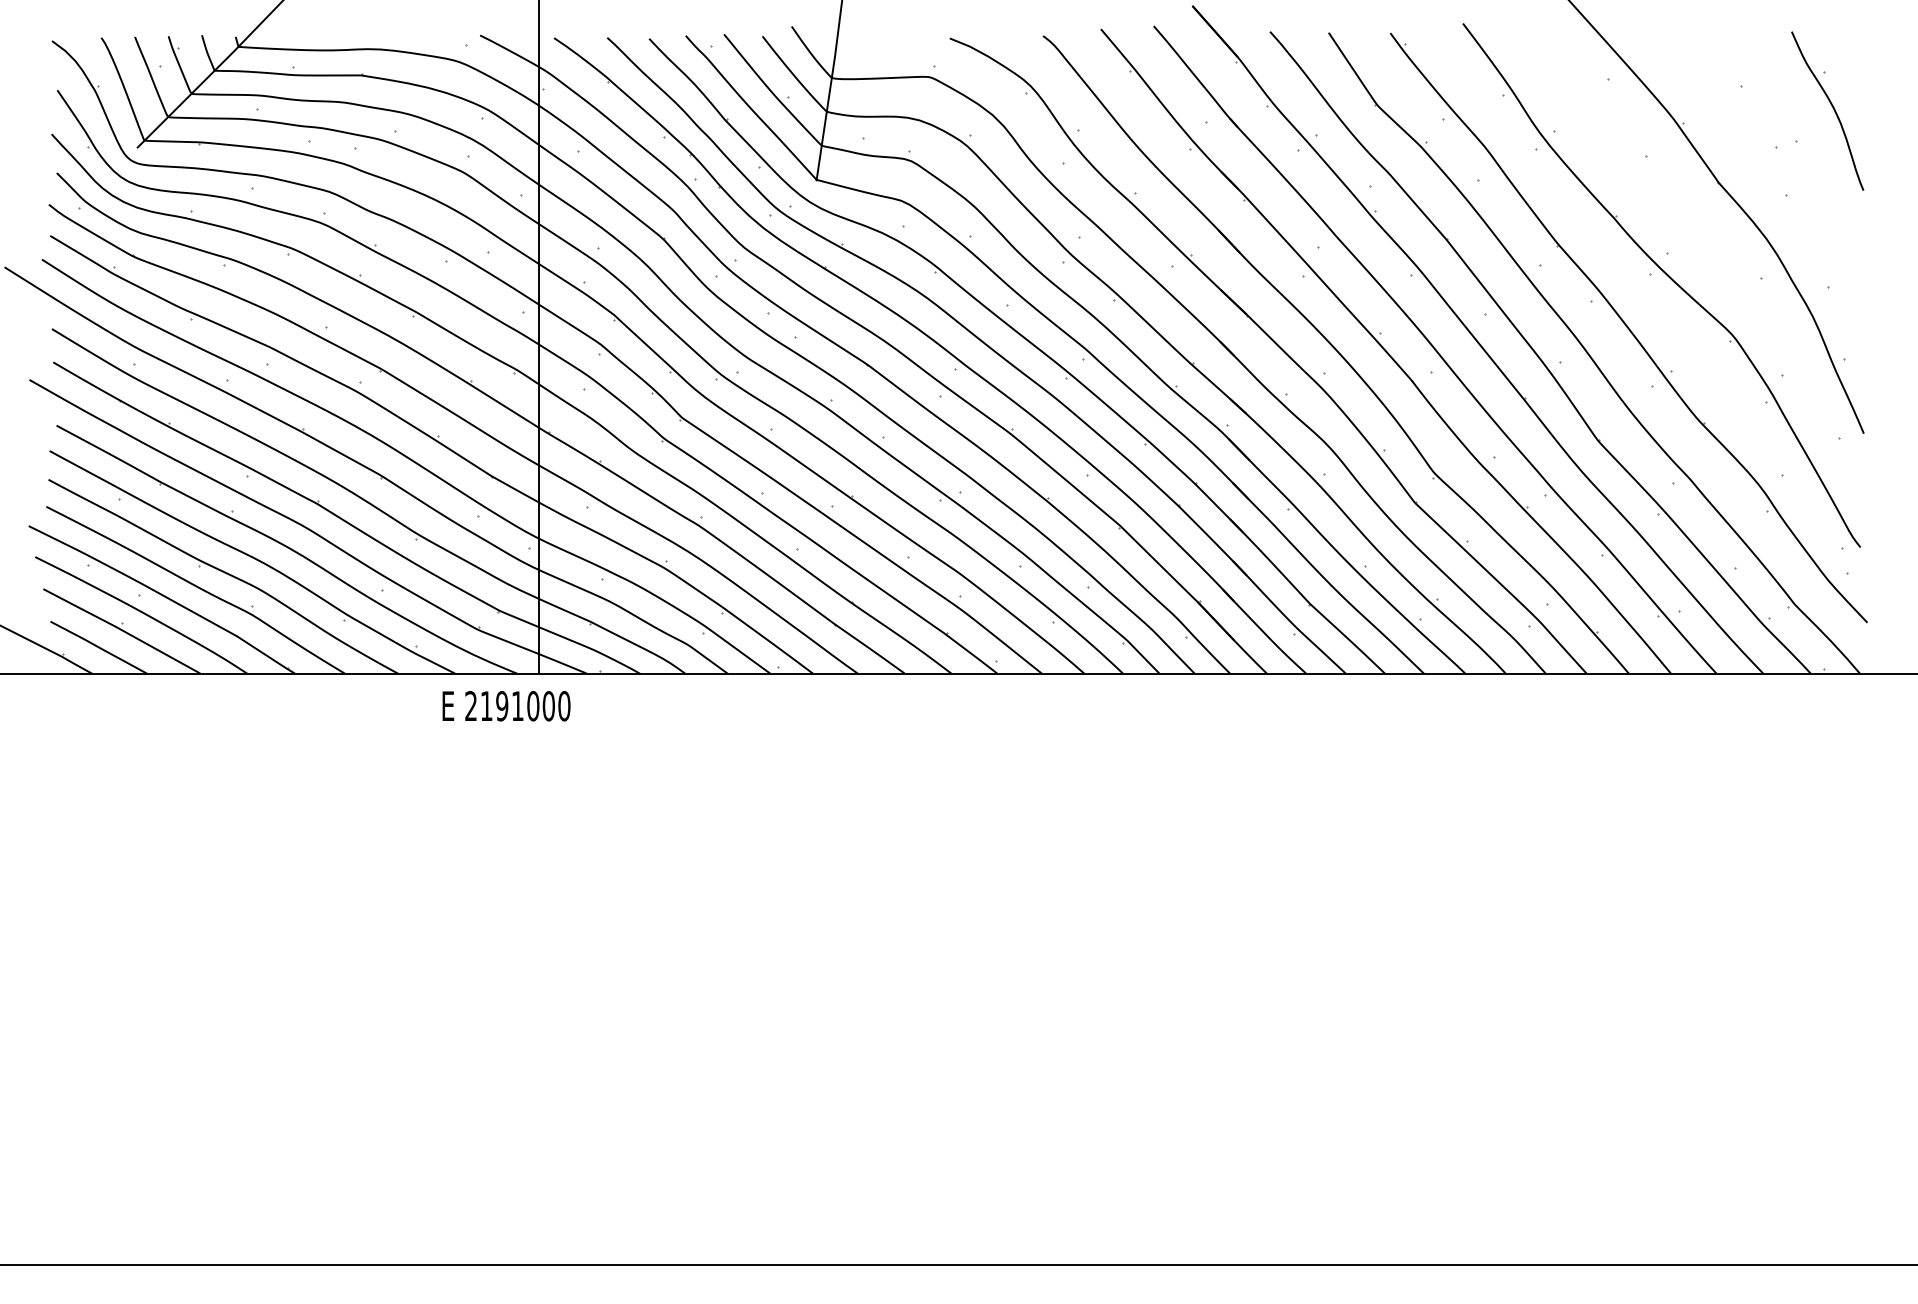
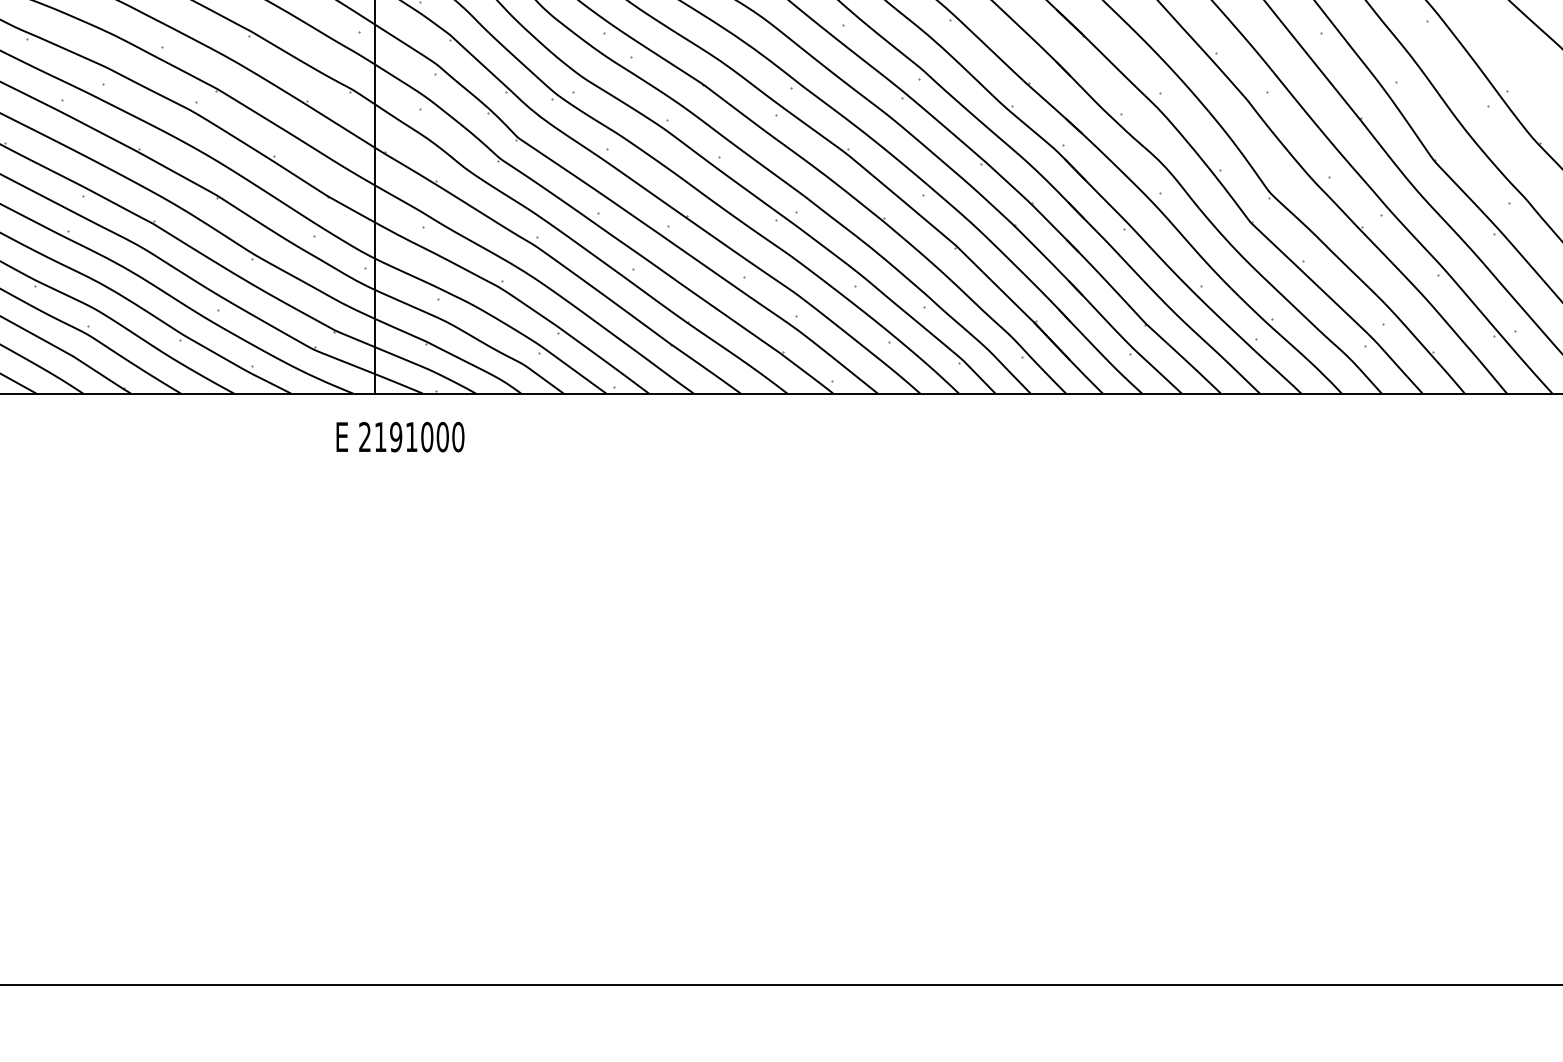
text: (506, 706) -> (400, 437), moved

